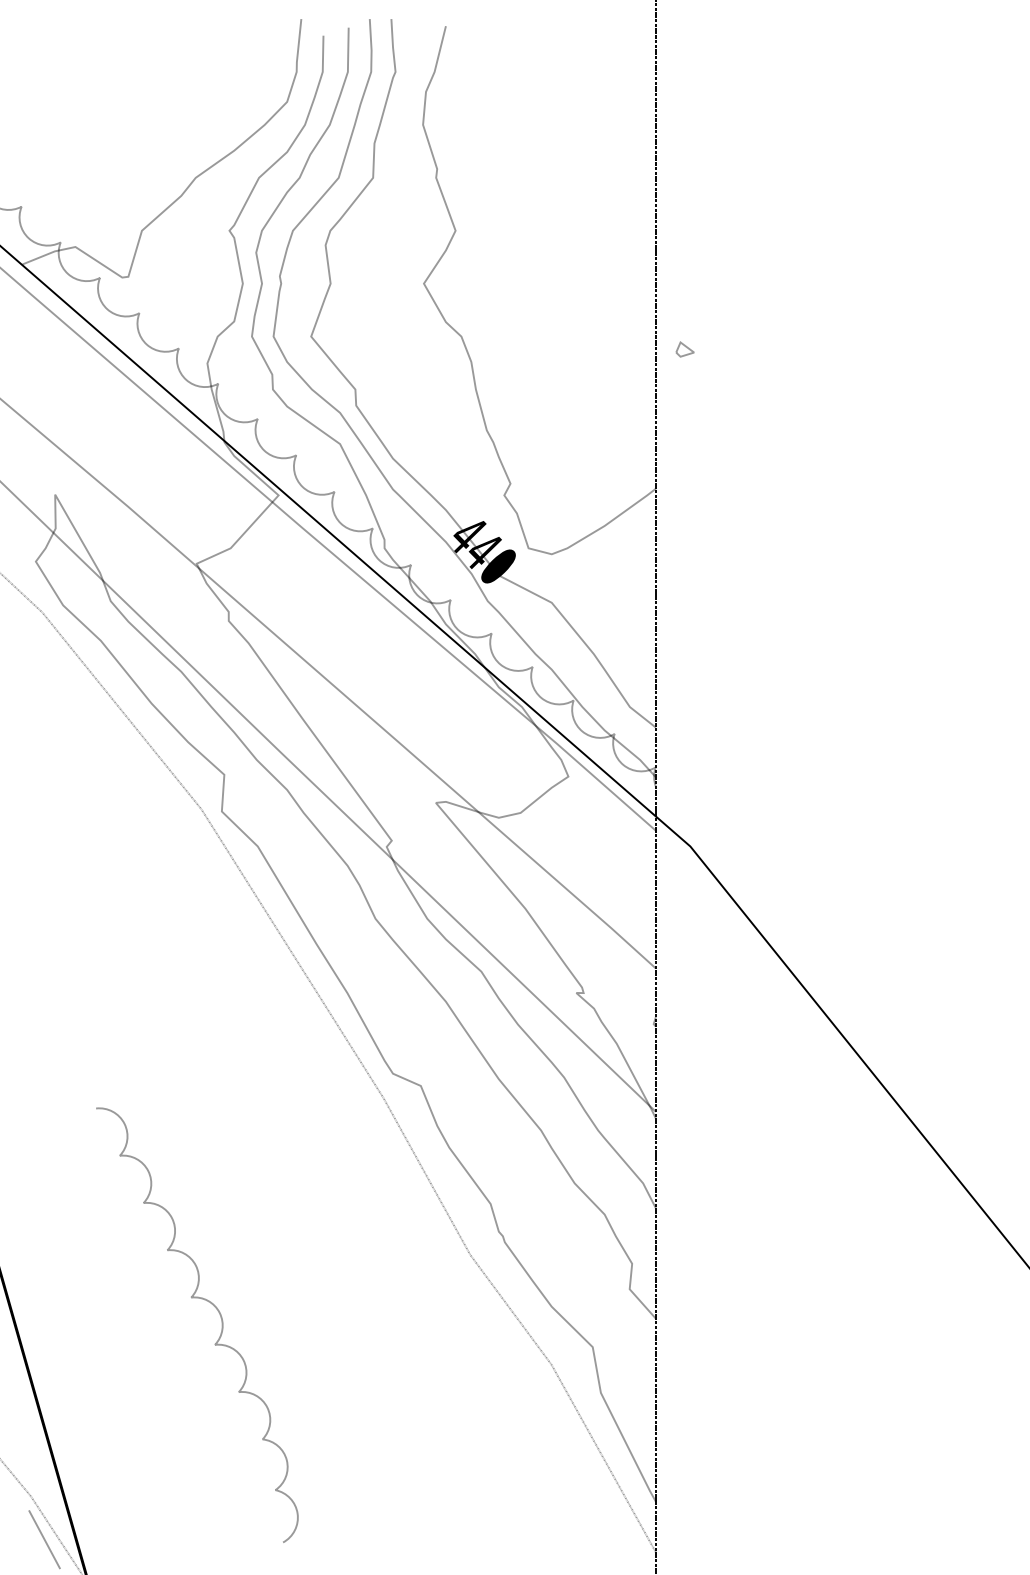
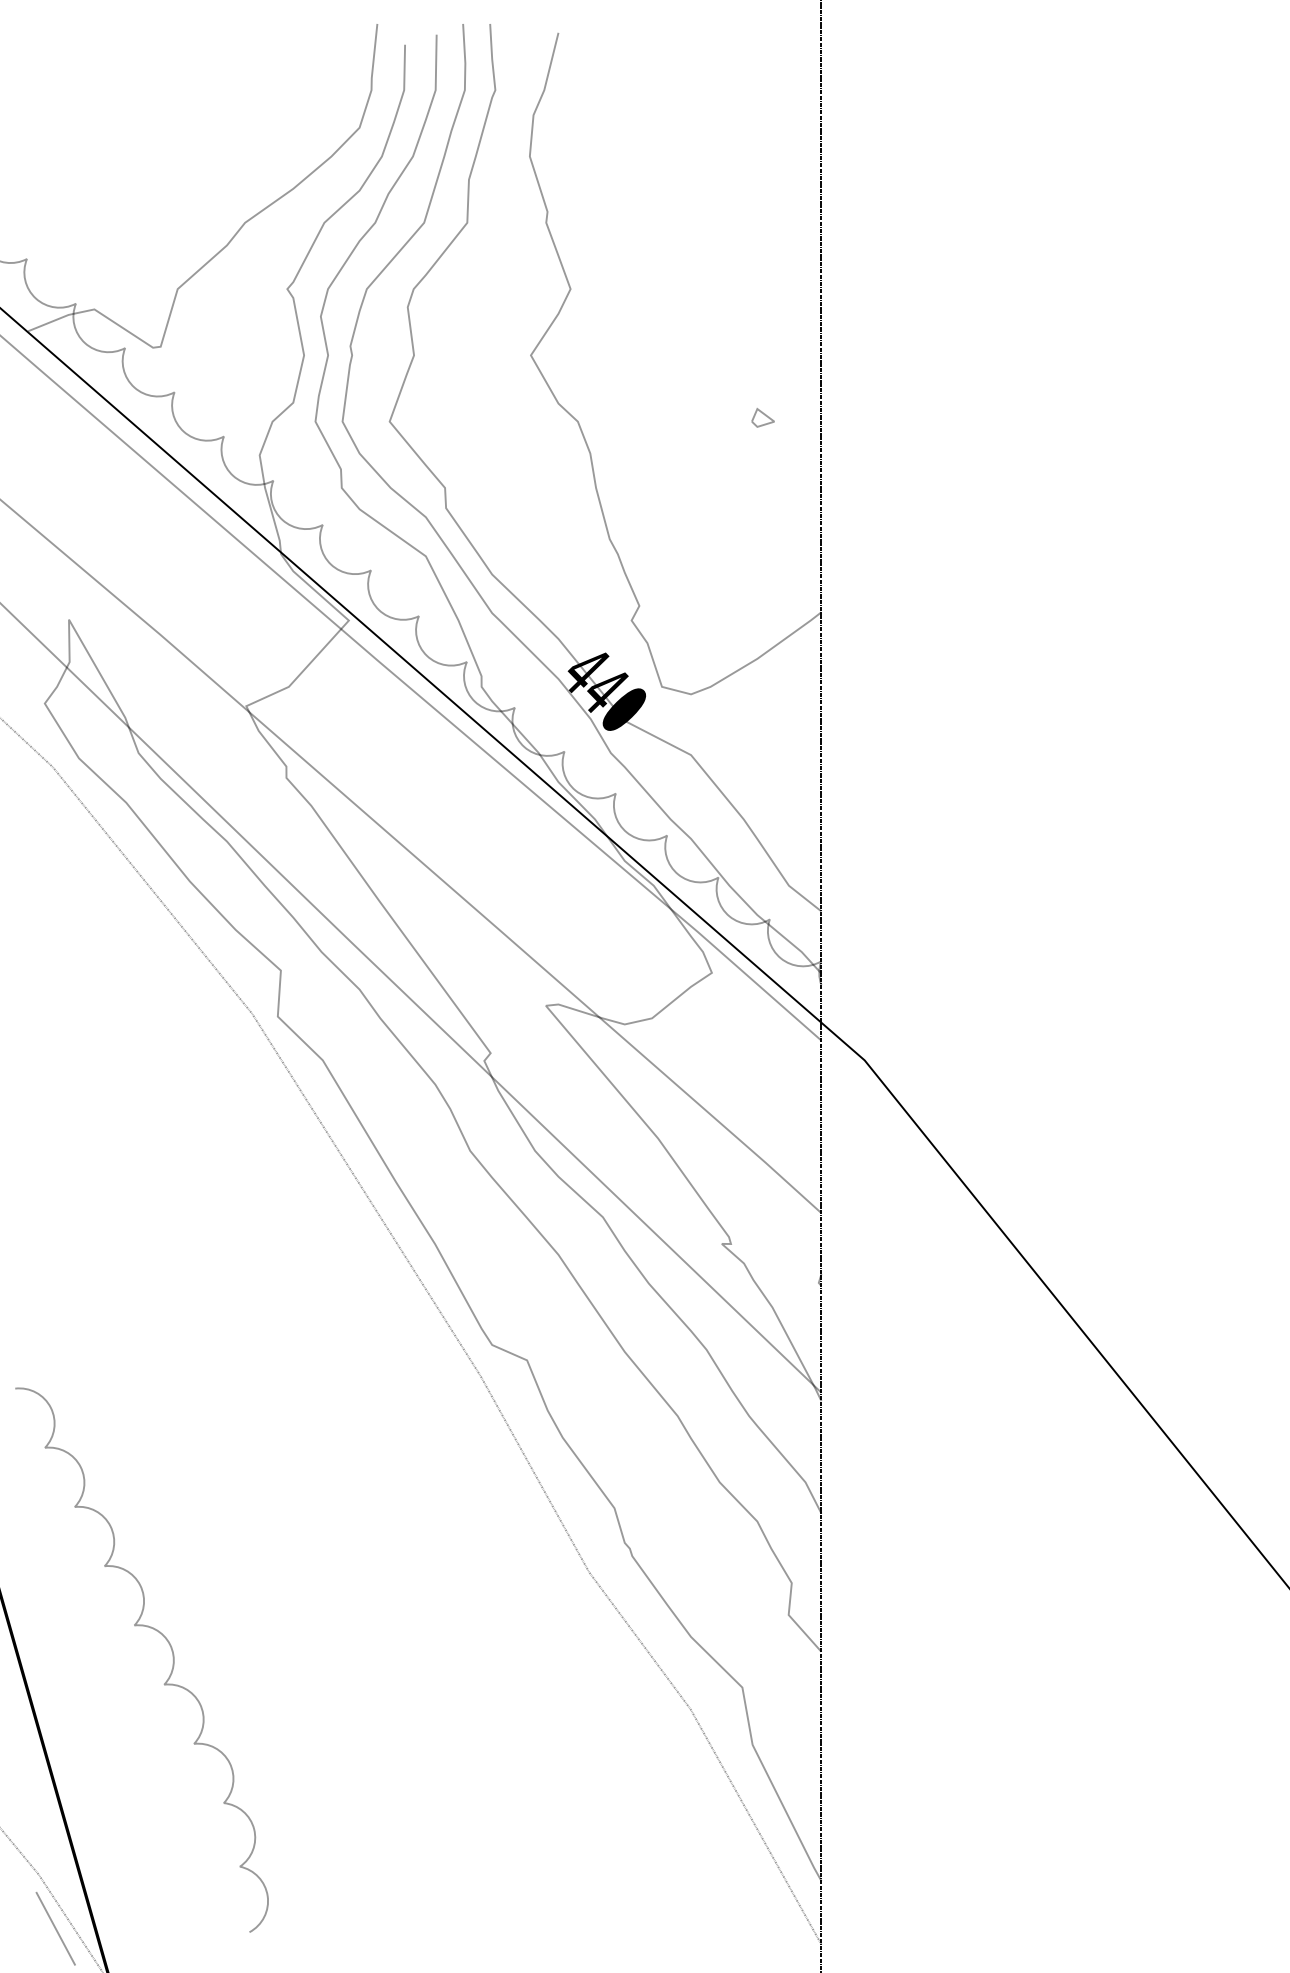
part: (684, 349) -> (762, 417), moved
curve: (220, 1318) -> (171, 1651), moved

